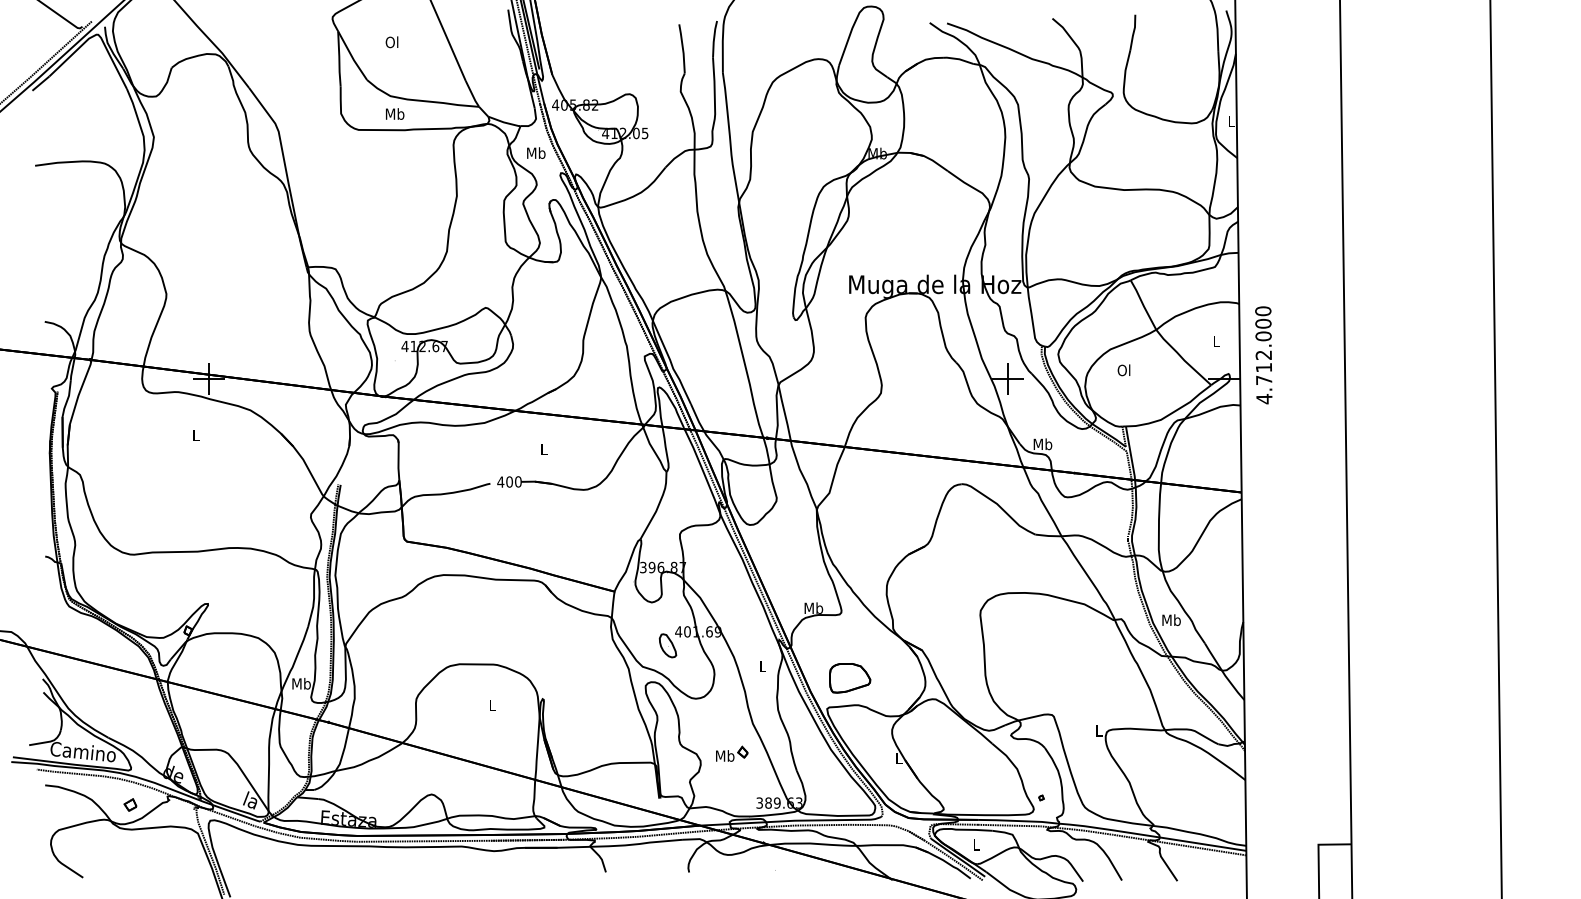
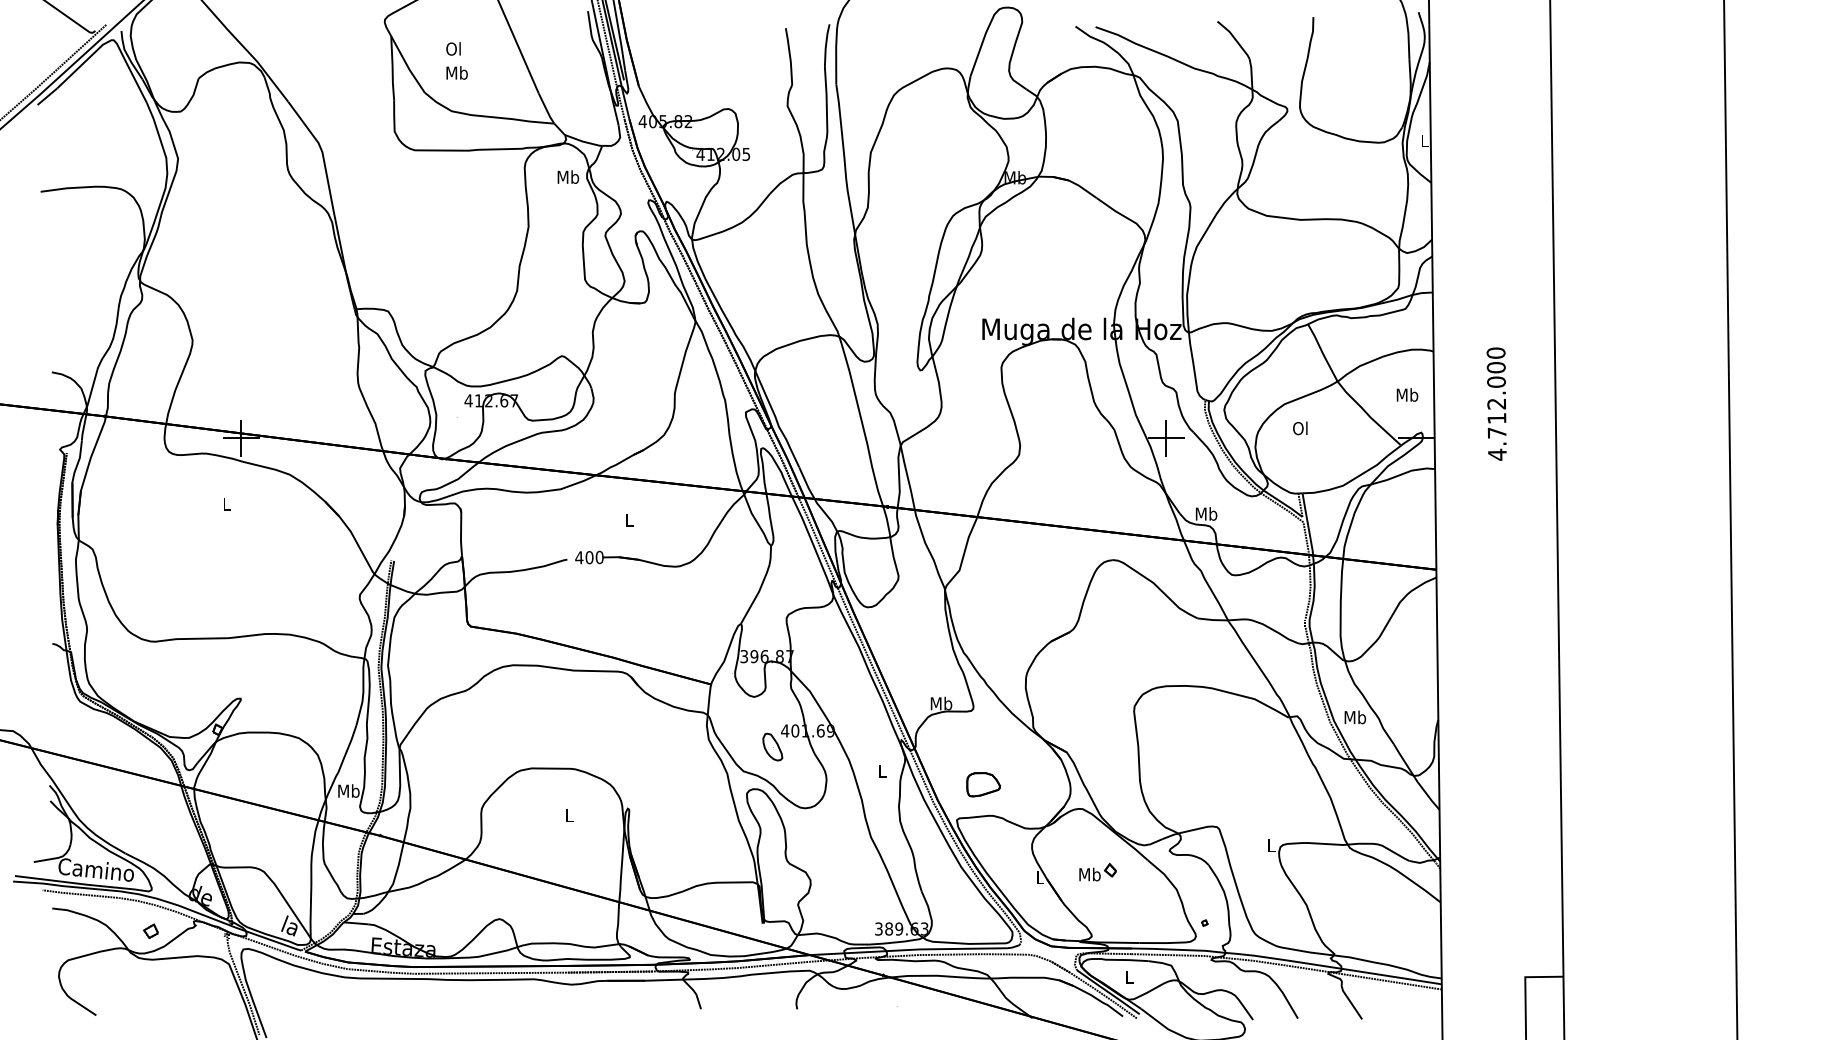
text: (395, 113) -> (457, 72), moved
text: (536, 152) -> (568, 176), moved
text: (1216, 341) -> (1407, 395), L -> Mb
text: (1263, 355) -> (1496, 404), moved
part: (850, 678) -> (983, 784), size x0.7
part: (732, 753) -> (1098, 871), moved

